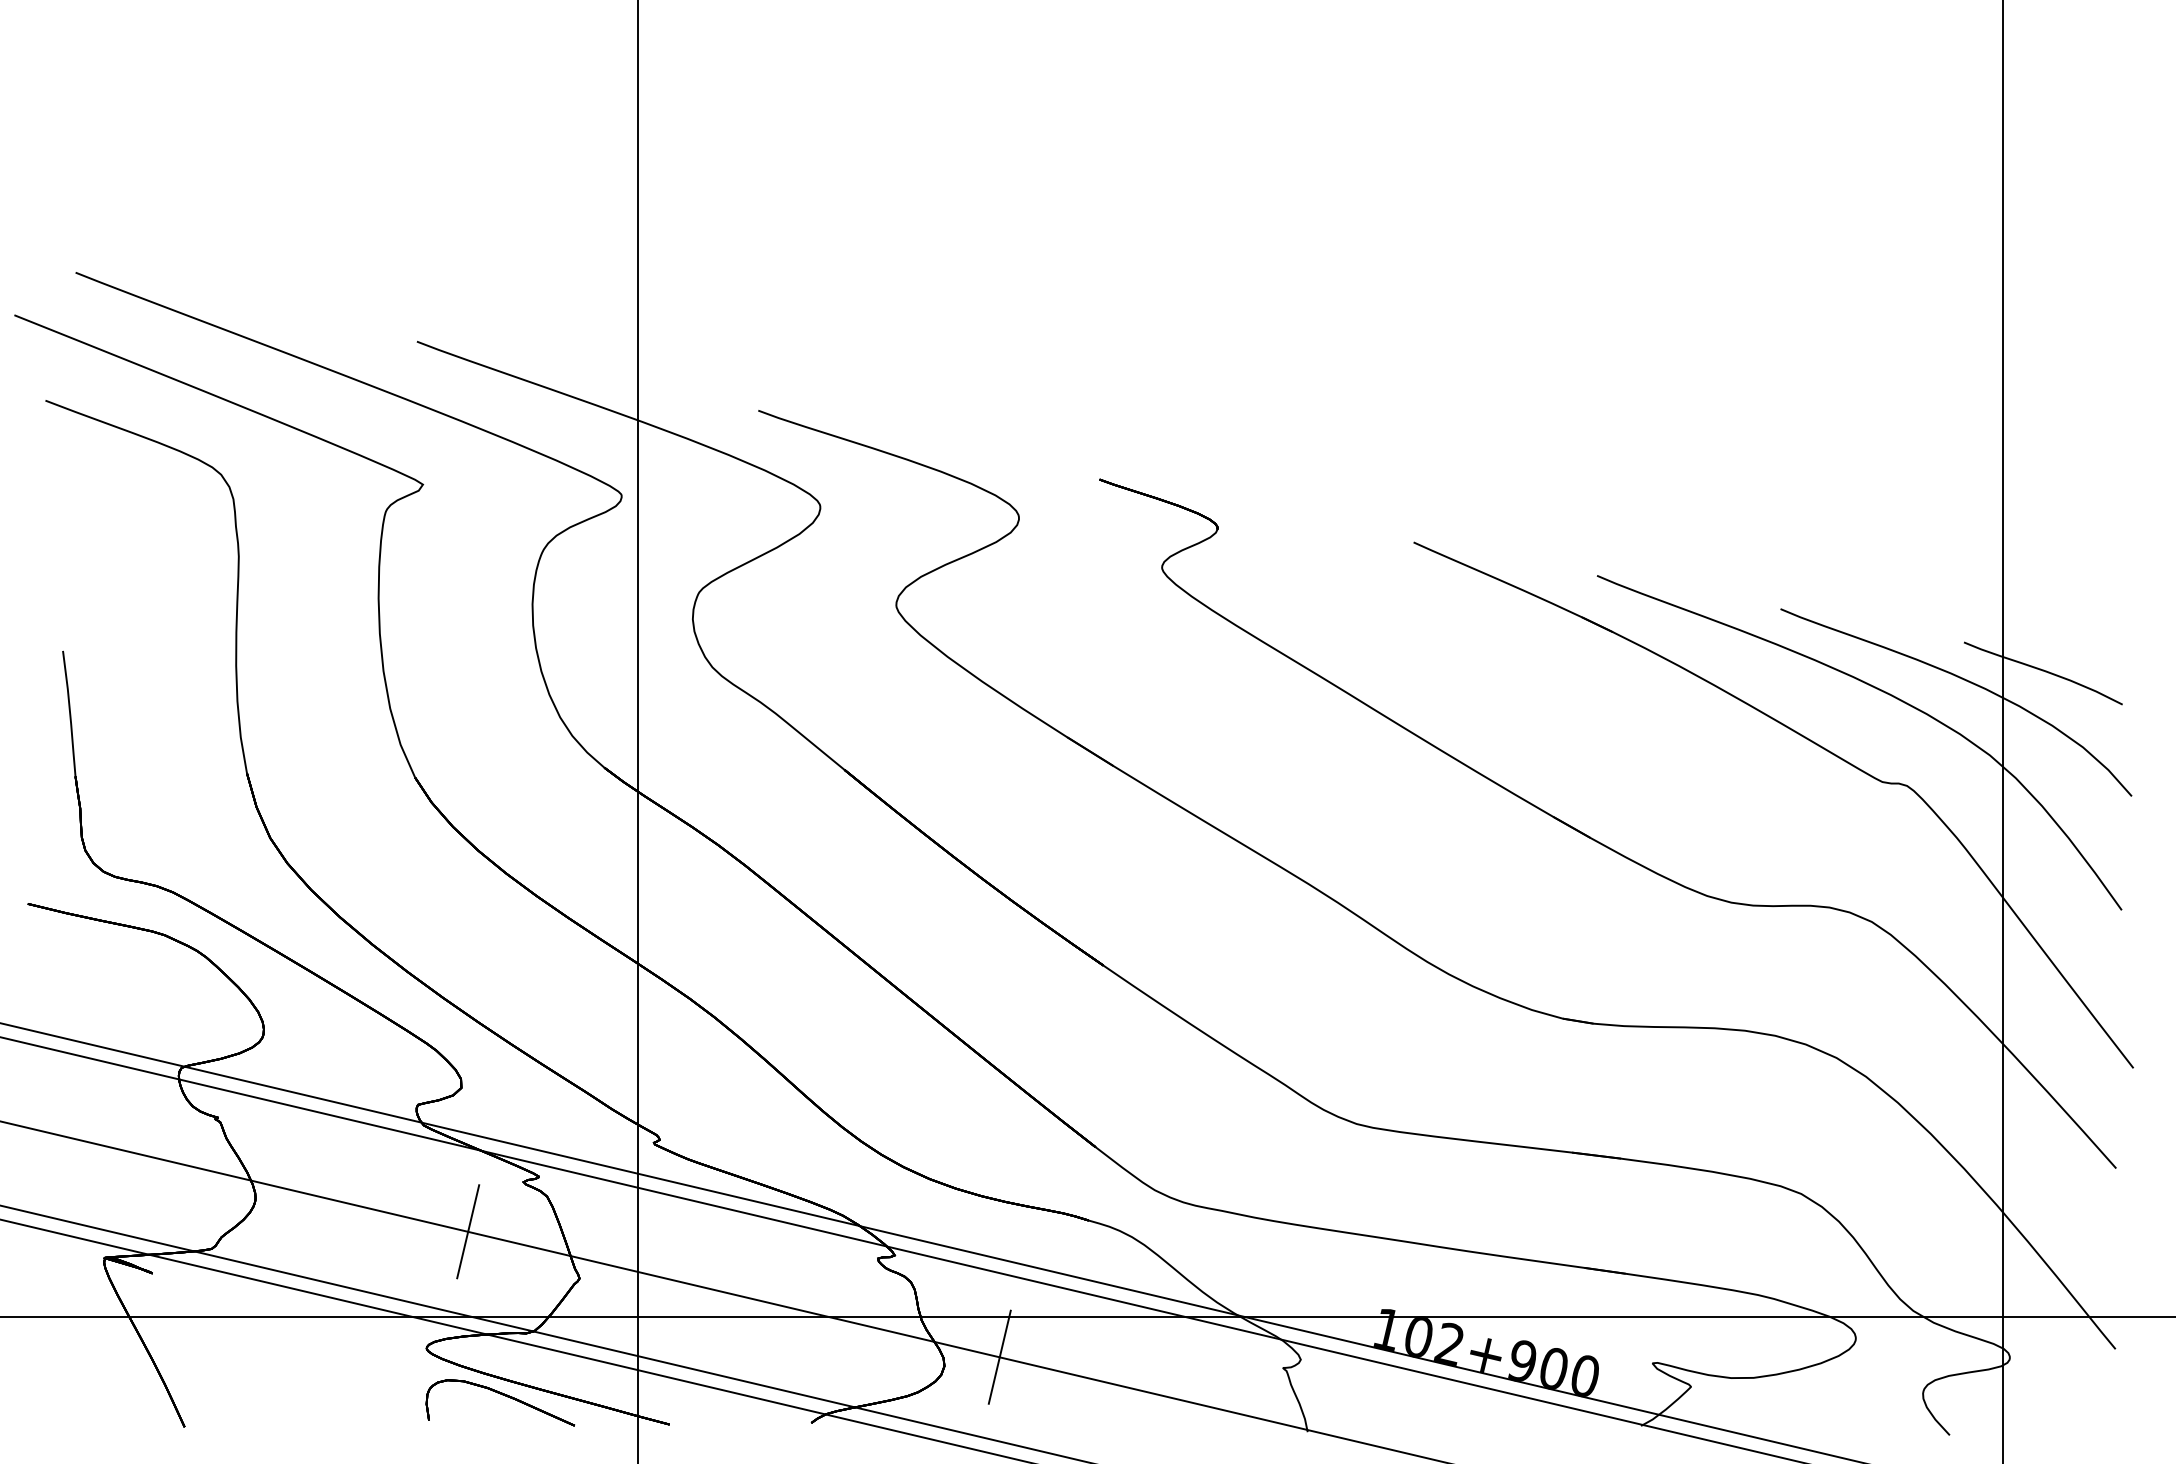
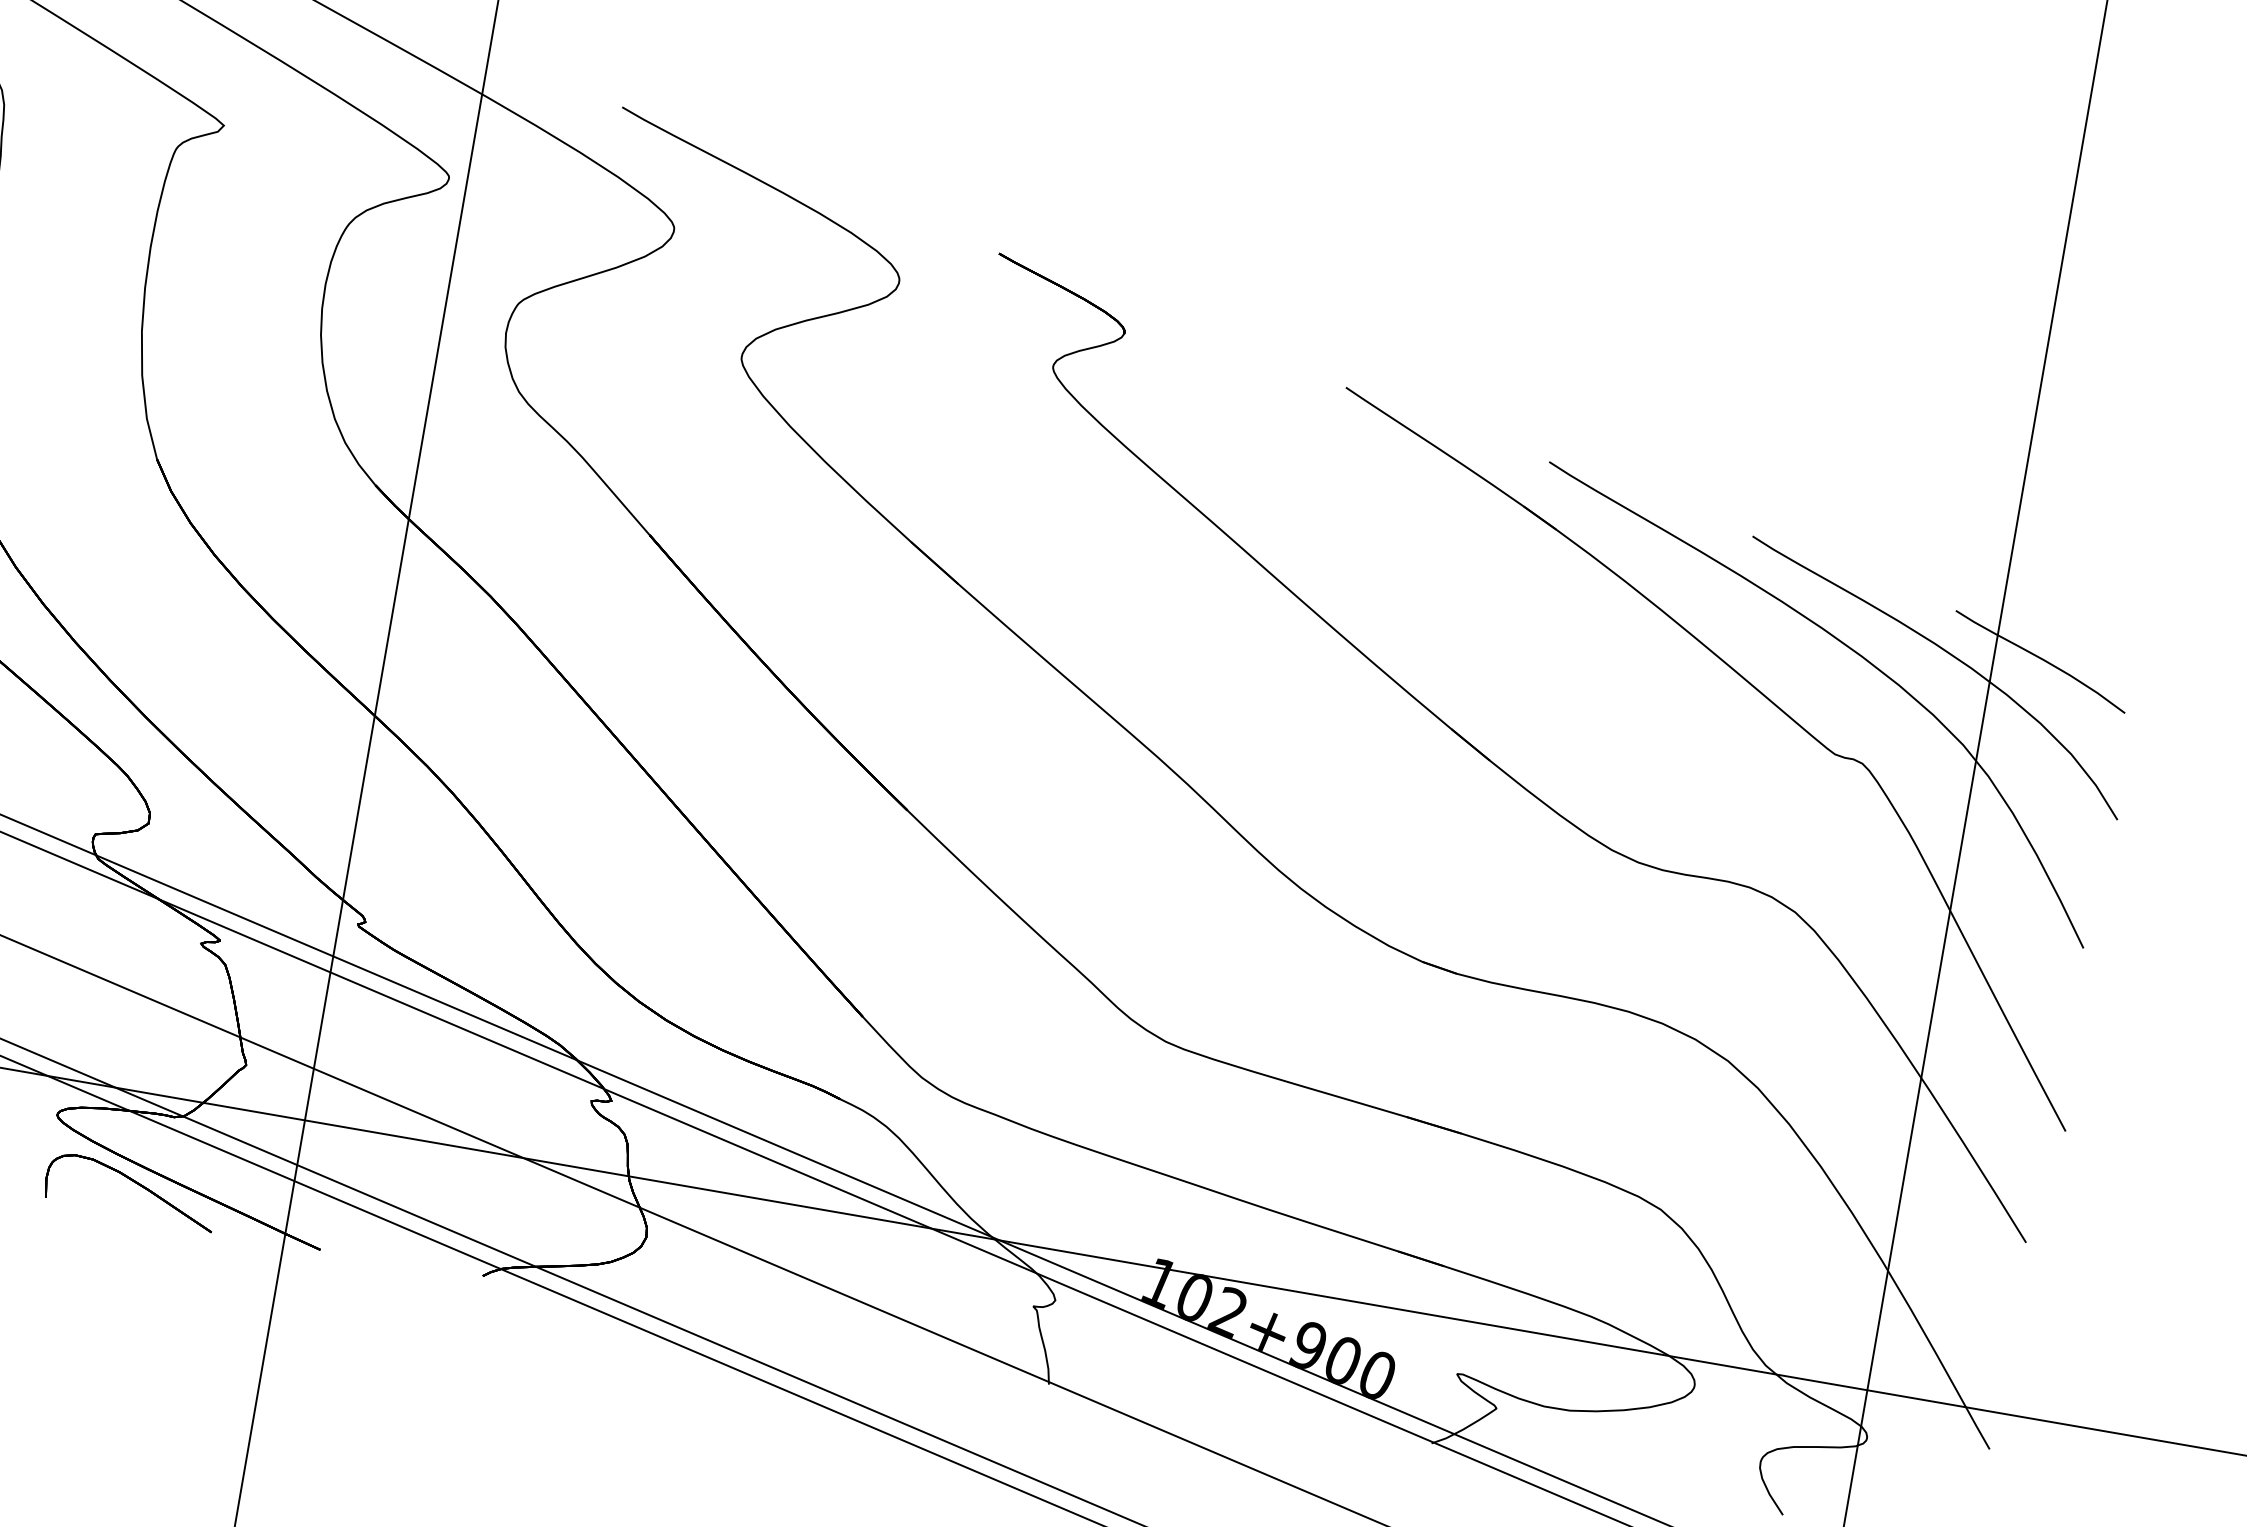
line: (468, 1231) -> (128, 989), removed
line: (999, 1356) -> (711, 1237), removed

